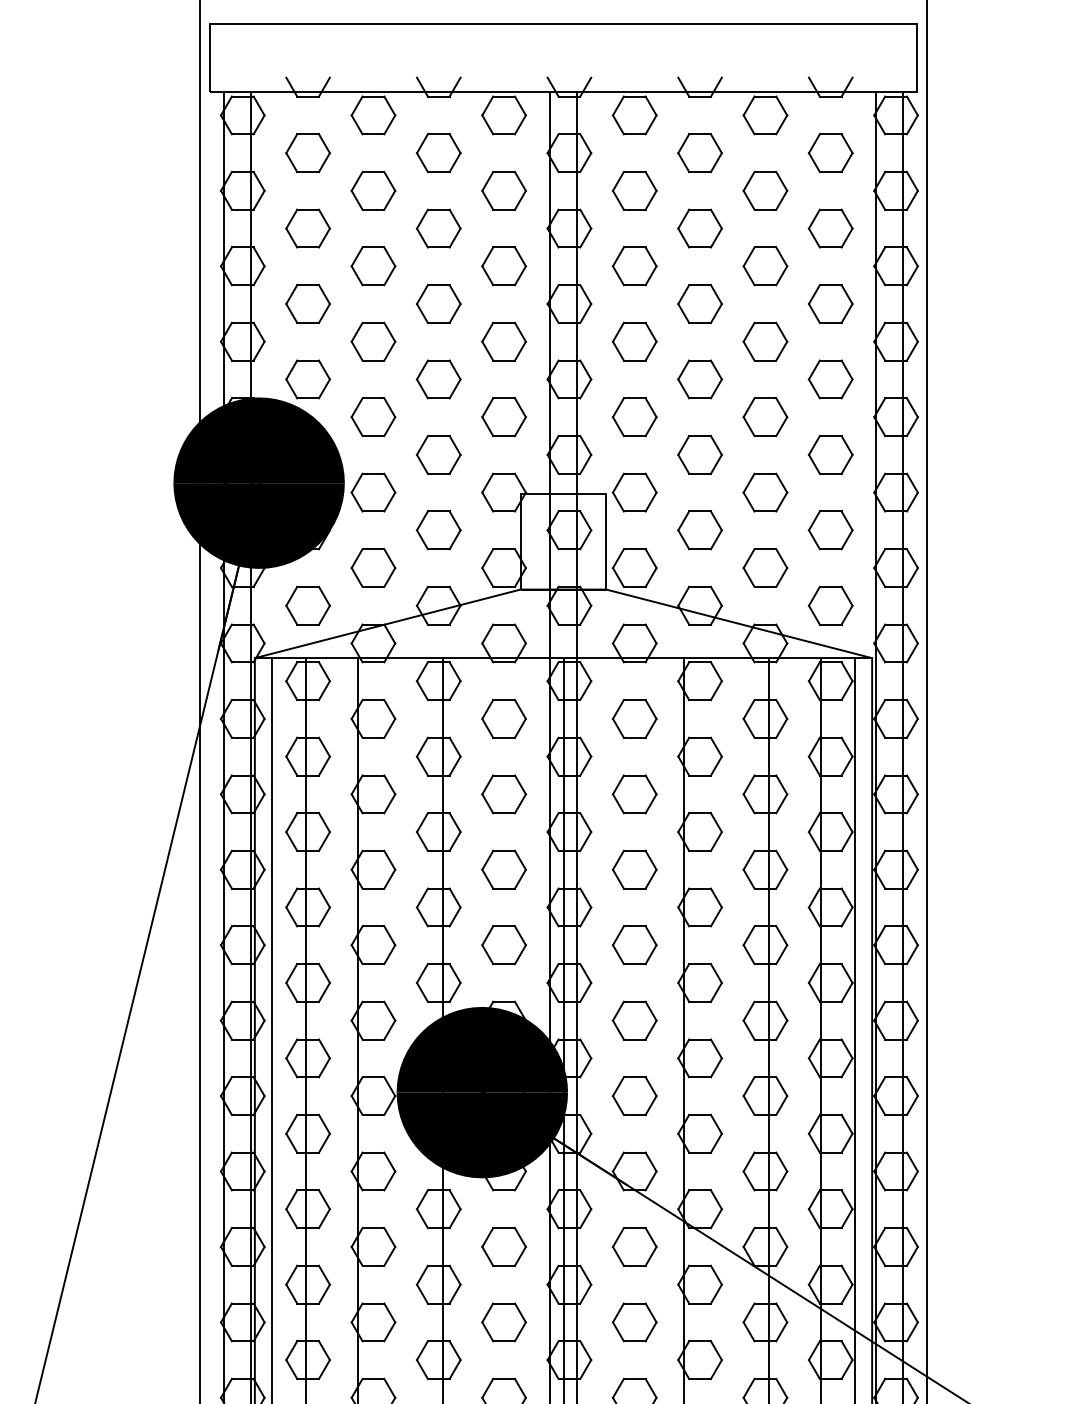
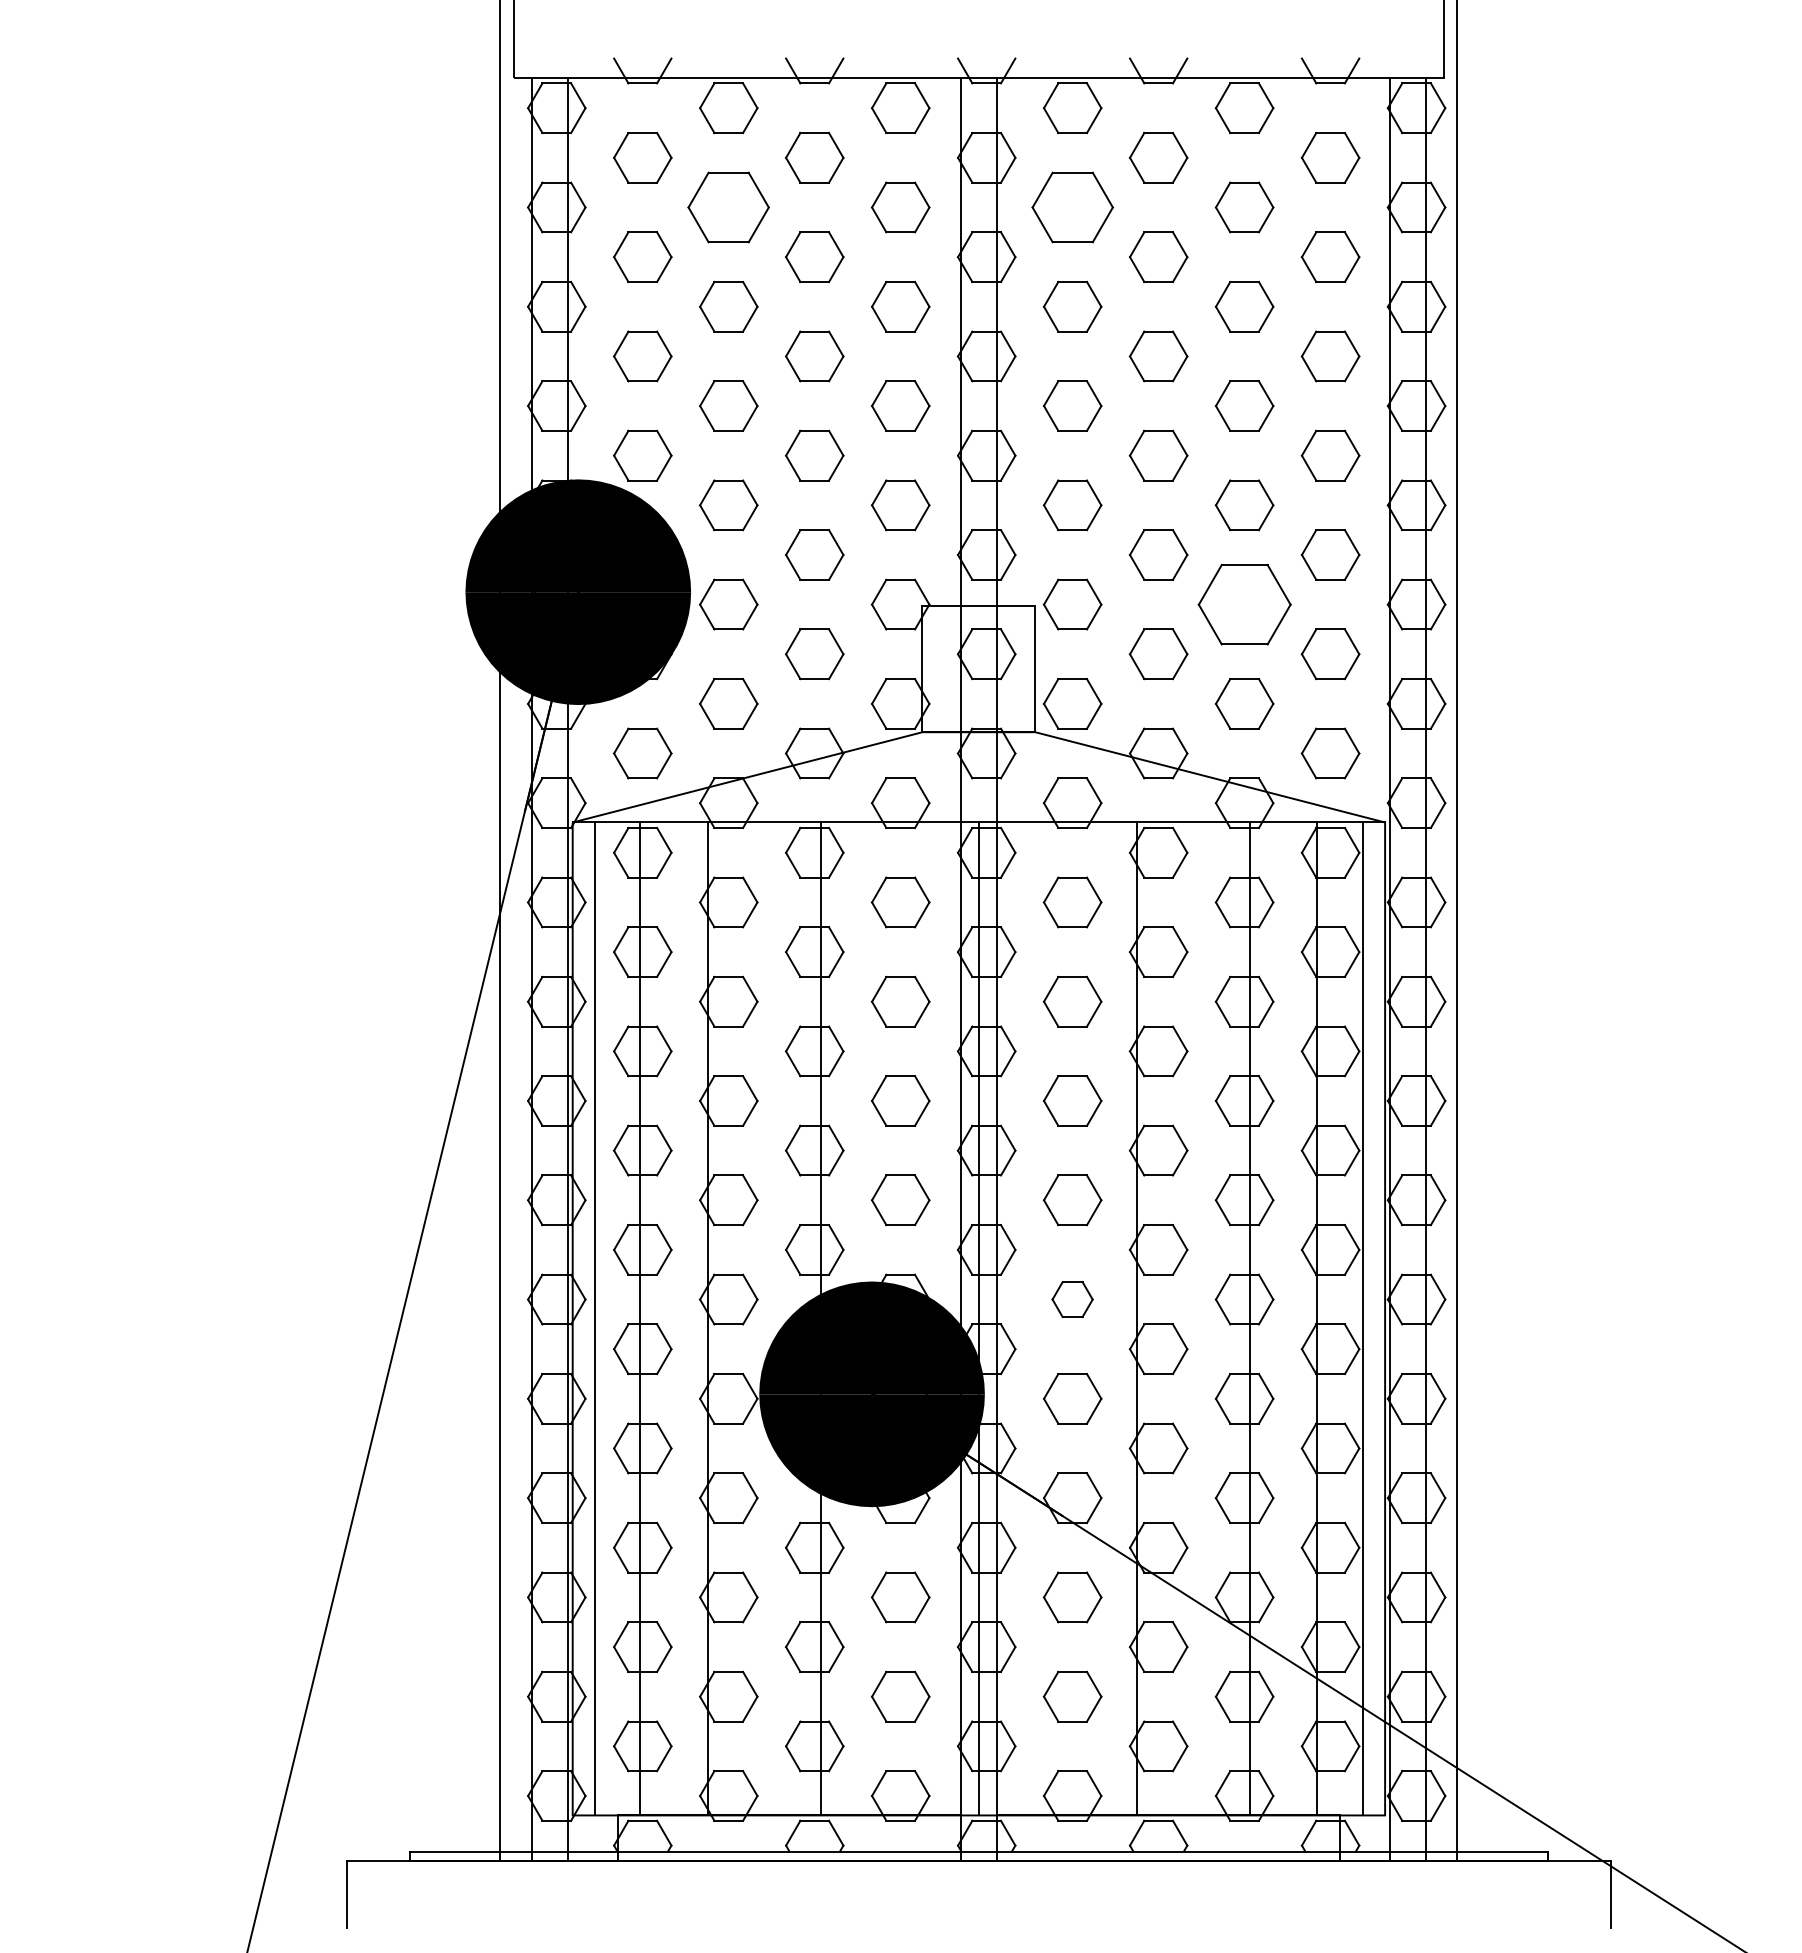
part: (373, 190) -> (728, 207), size x1.4
part: (634, 190) -> (1072, 207), size x1.4
part: (765, 492) -> (1244, 604), size x1.6
part: (634, 1020) -> (1072, 1299), size x0.7

